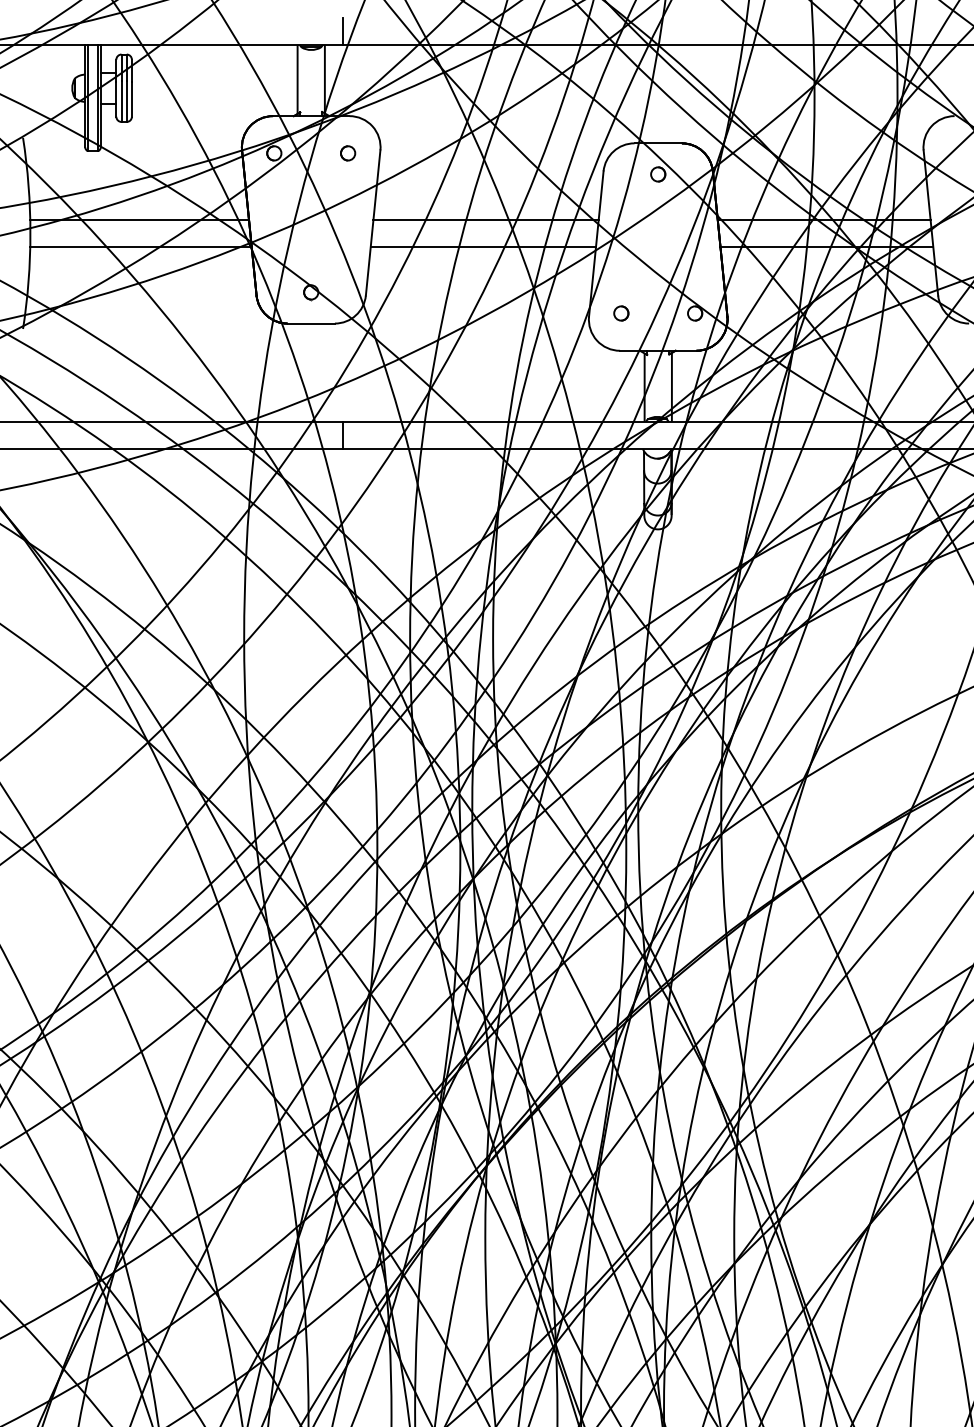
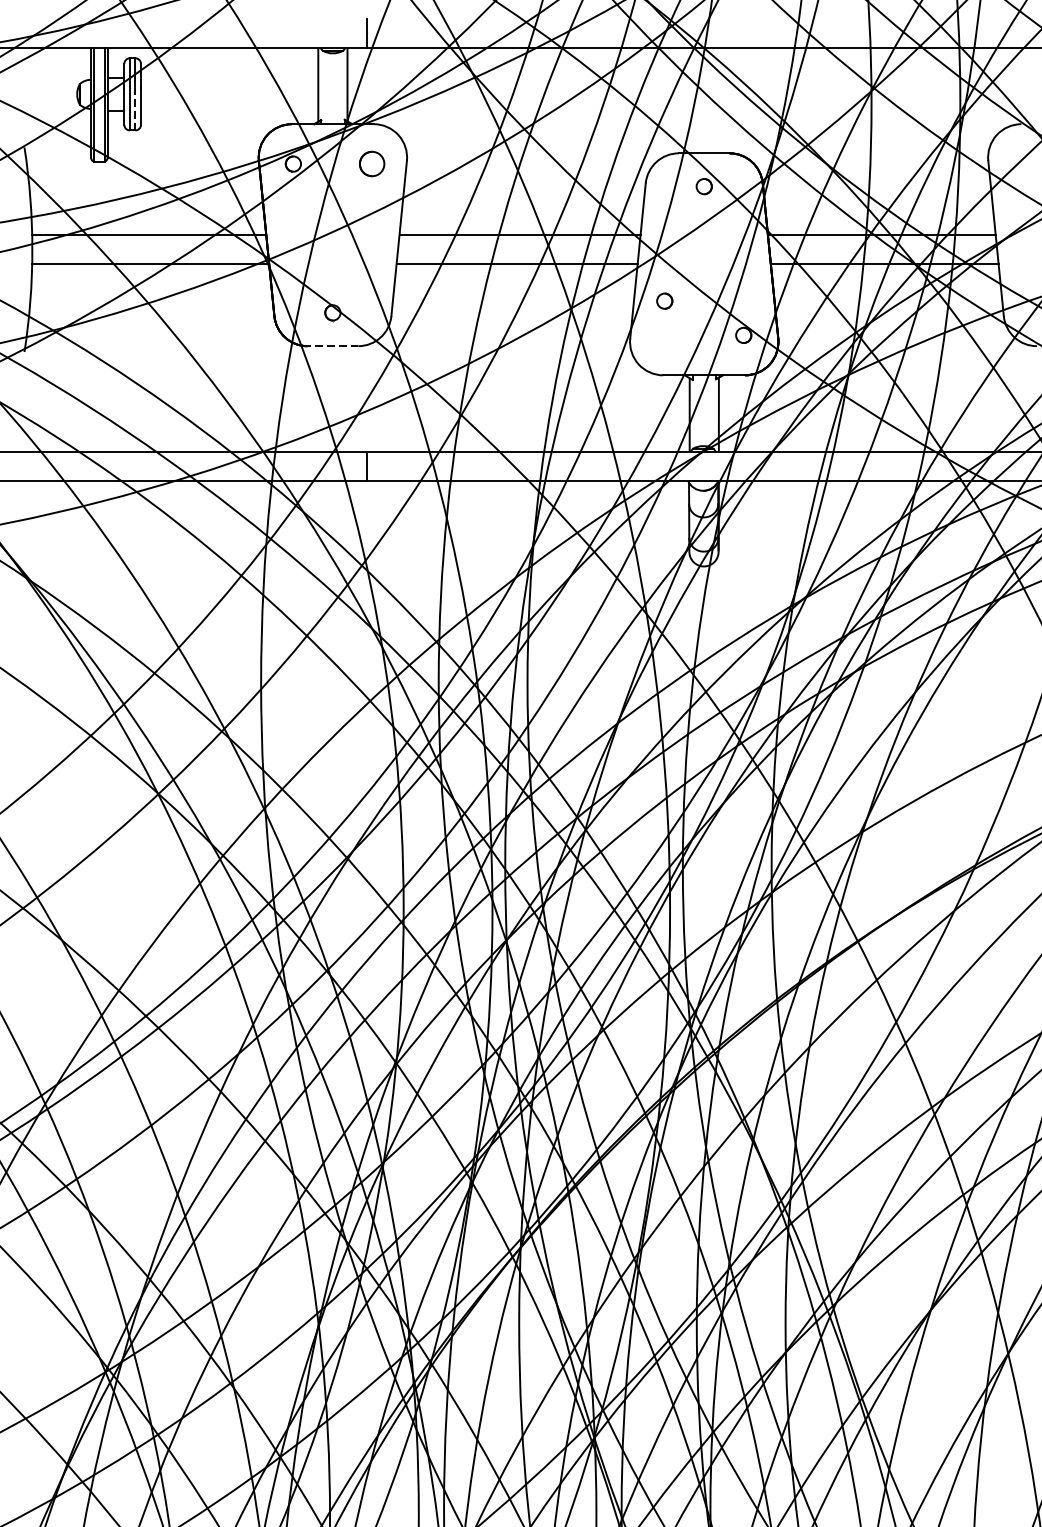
line: (126, 101) -> (135, 108), solid -> dashed
circle: (348, 153) -> (372, 164), size x1.6
circle: (621, 313) -> (664, 301), moved
line: (311, 323) -> (333, 346), solid -> dashed

